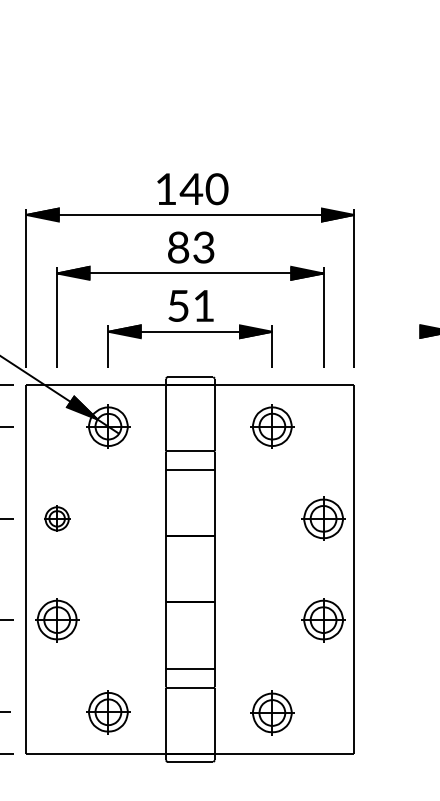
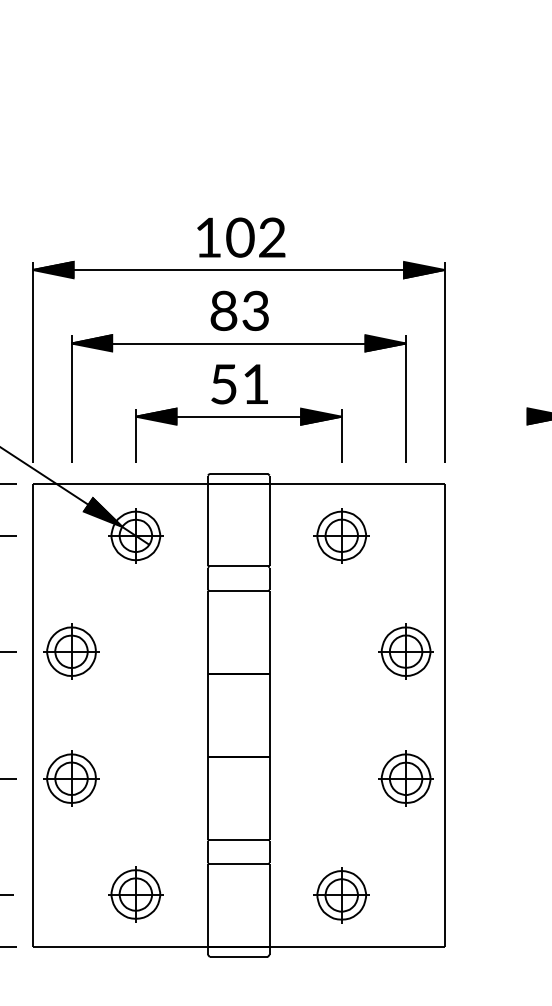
text: (203, 189) -> (255, 237), 140 -> 102
part: (57, 518) -> (71, 651), size x1.67

